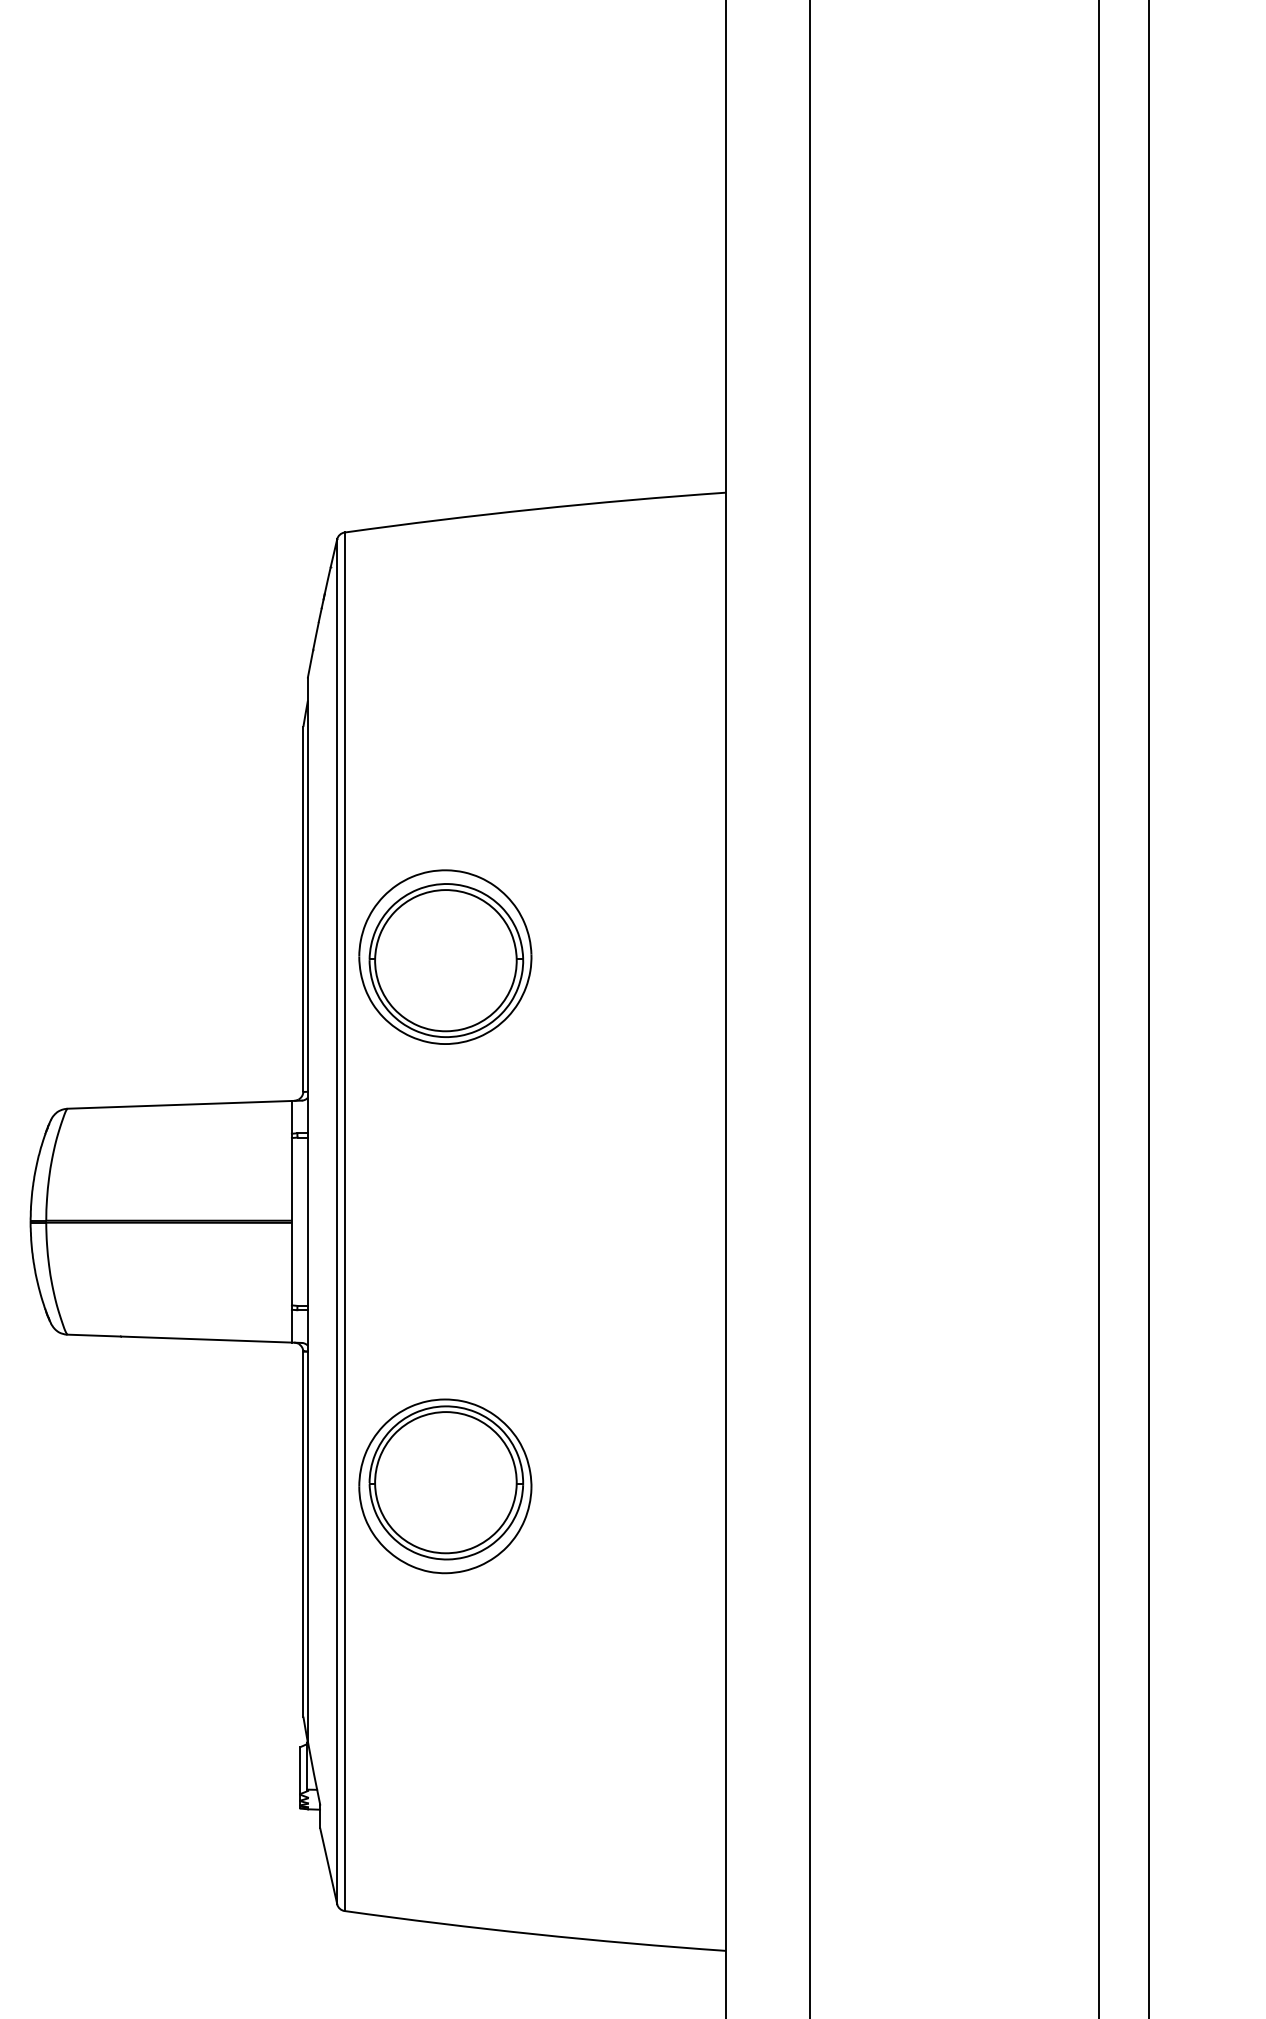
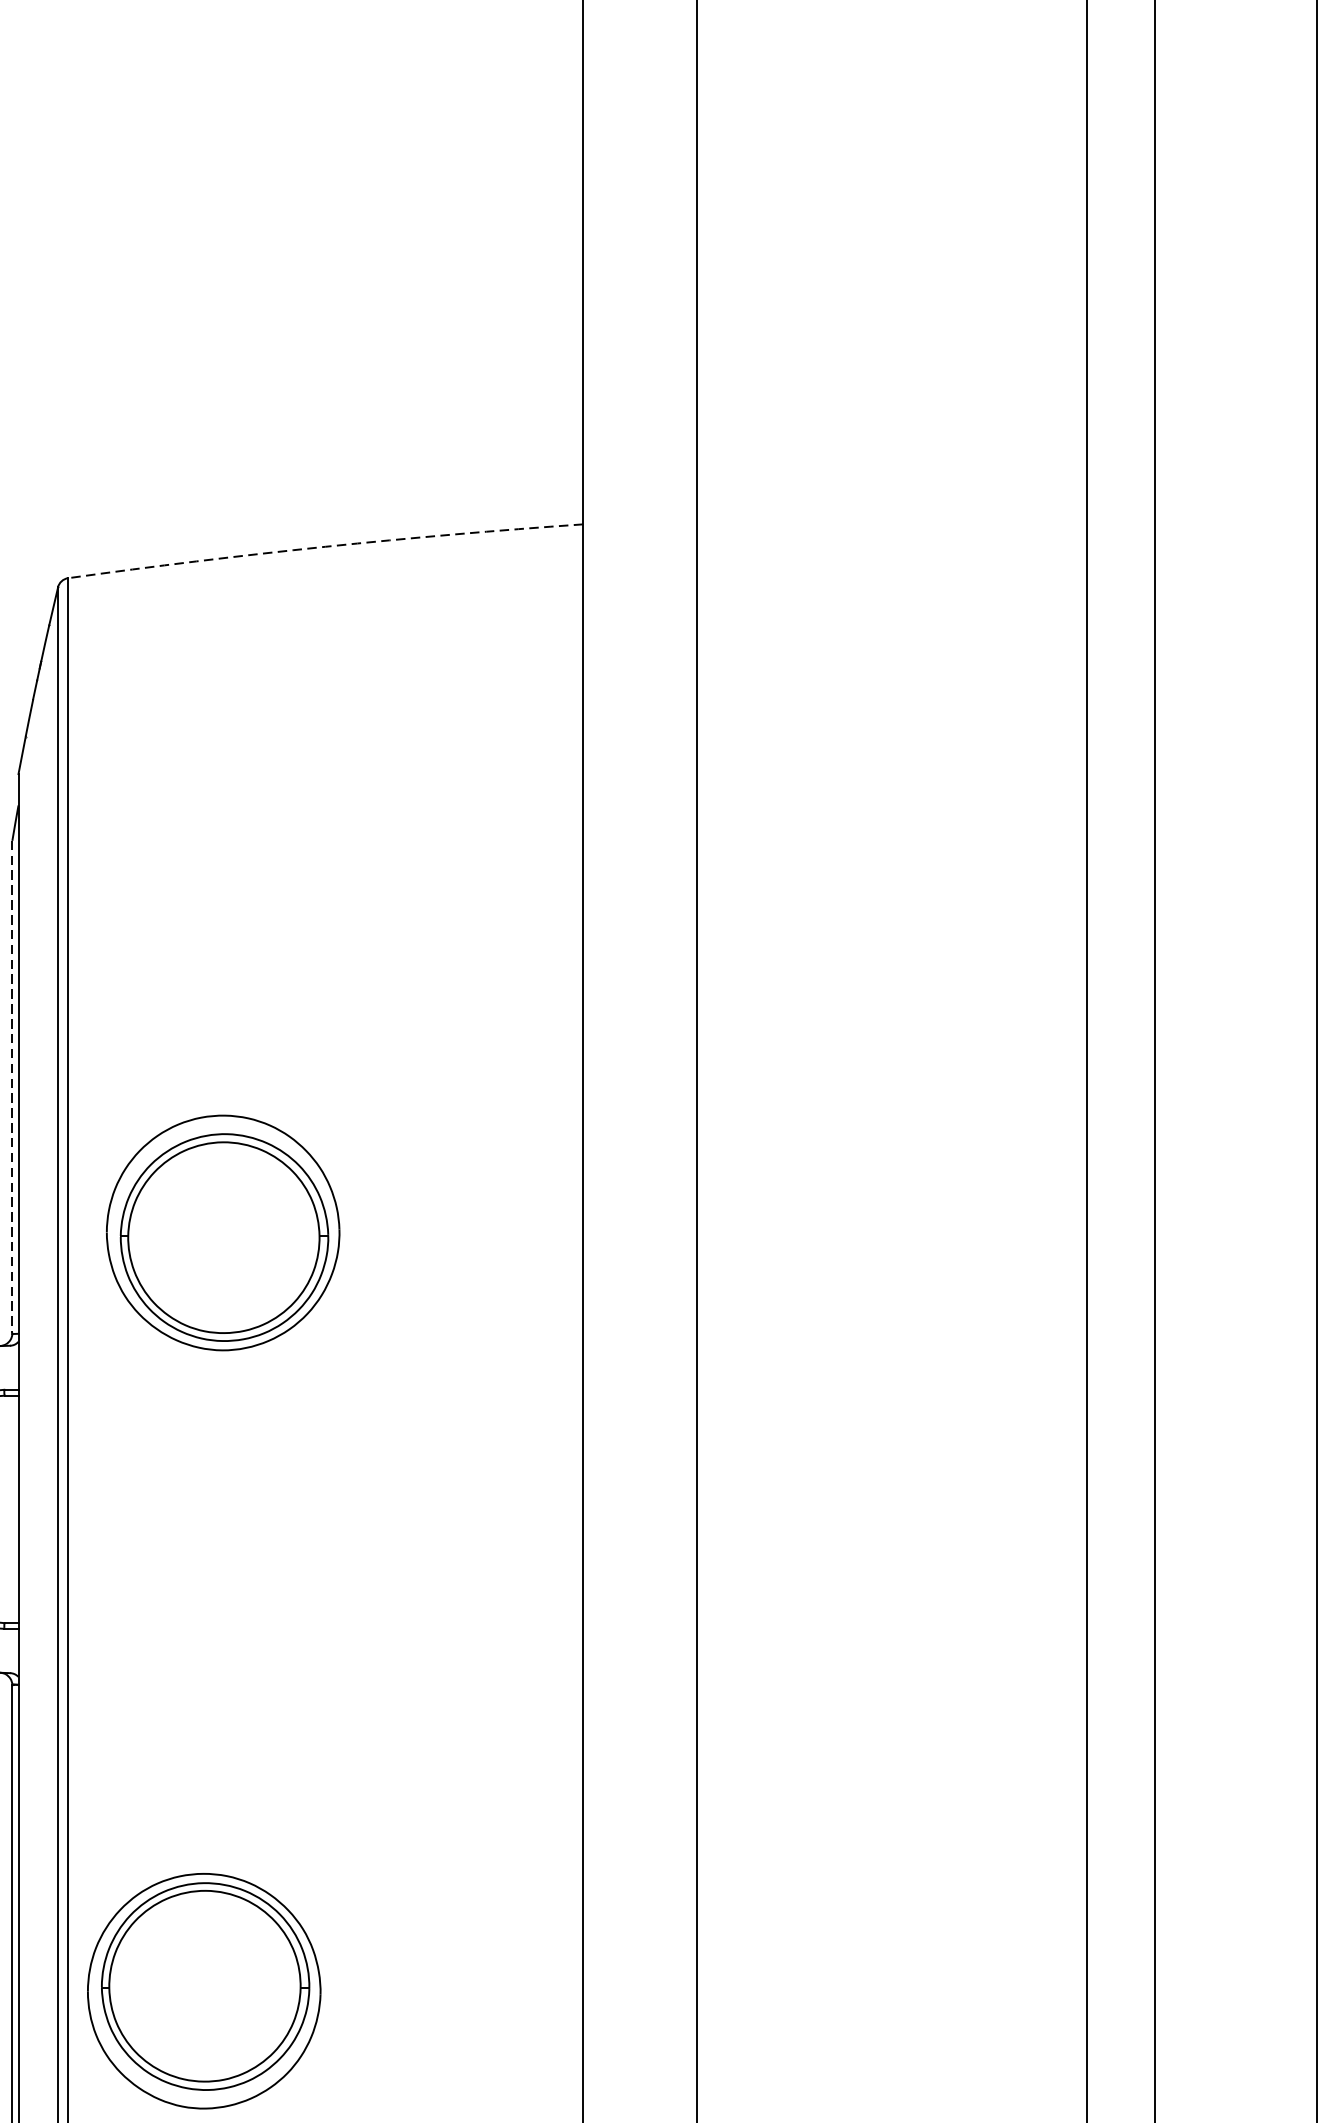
arc: (534, 509) -> (324, 547), solid -> dashed
line: (303, 909) -> (12, 1087), solid -> dashed
part: (445, 956) -> (223, 1232), moved
part: (445, 1486) -> (204, 1991), moved

